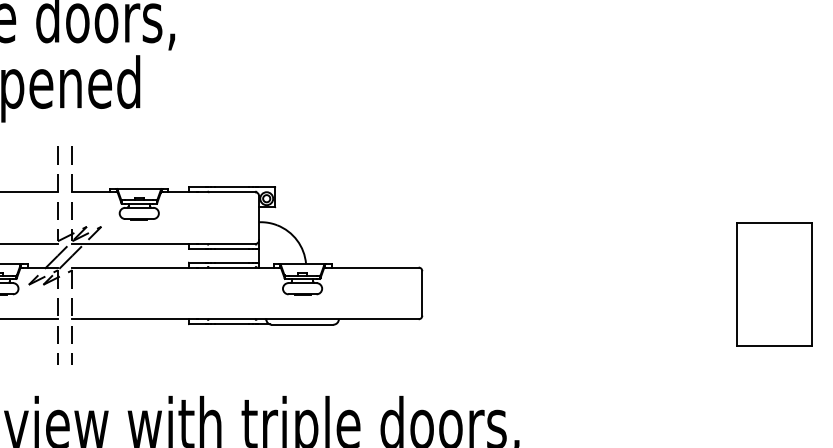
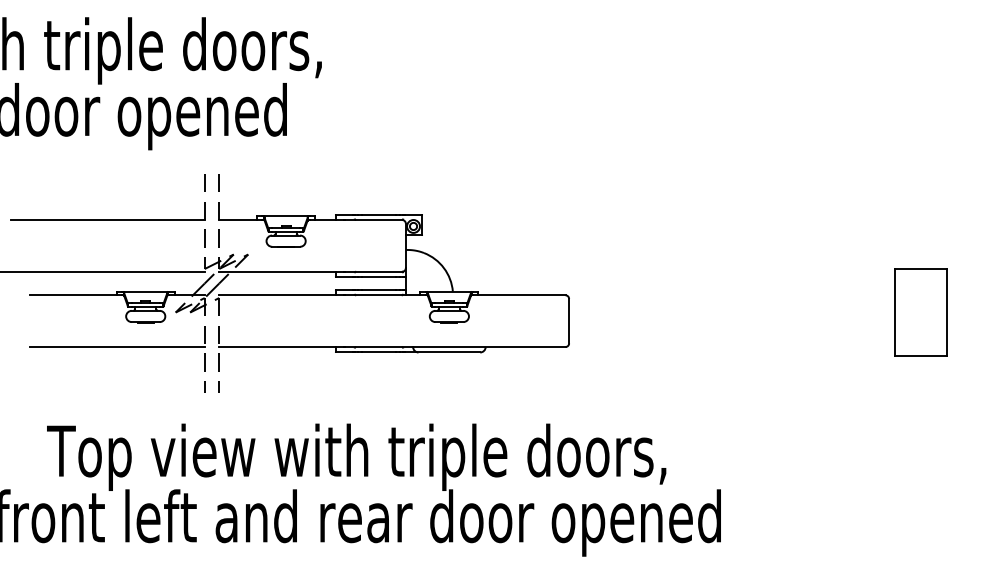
part: (773, 284) -> (920, 312), size x0.7

